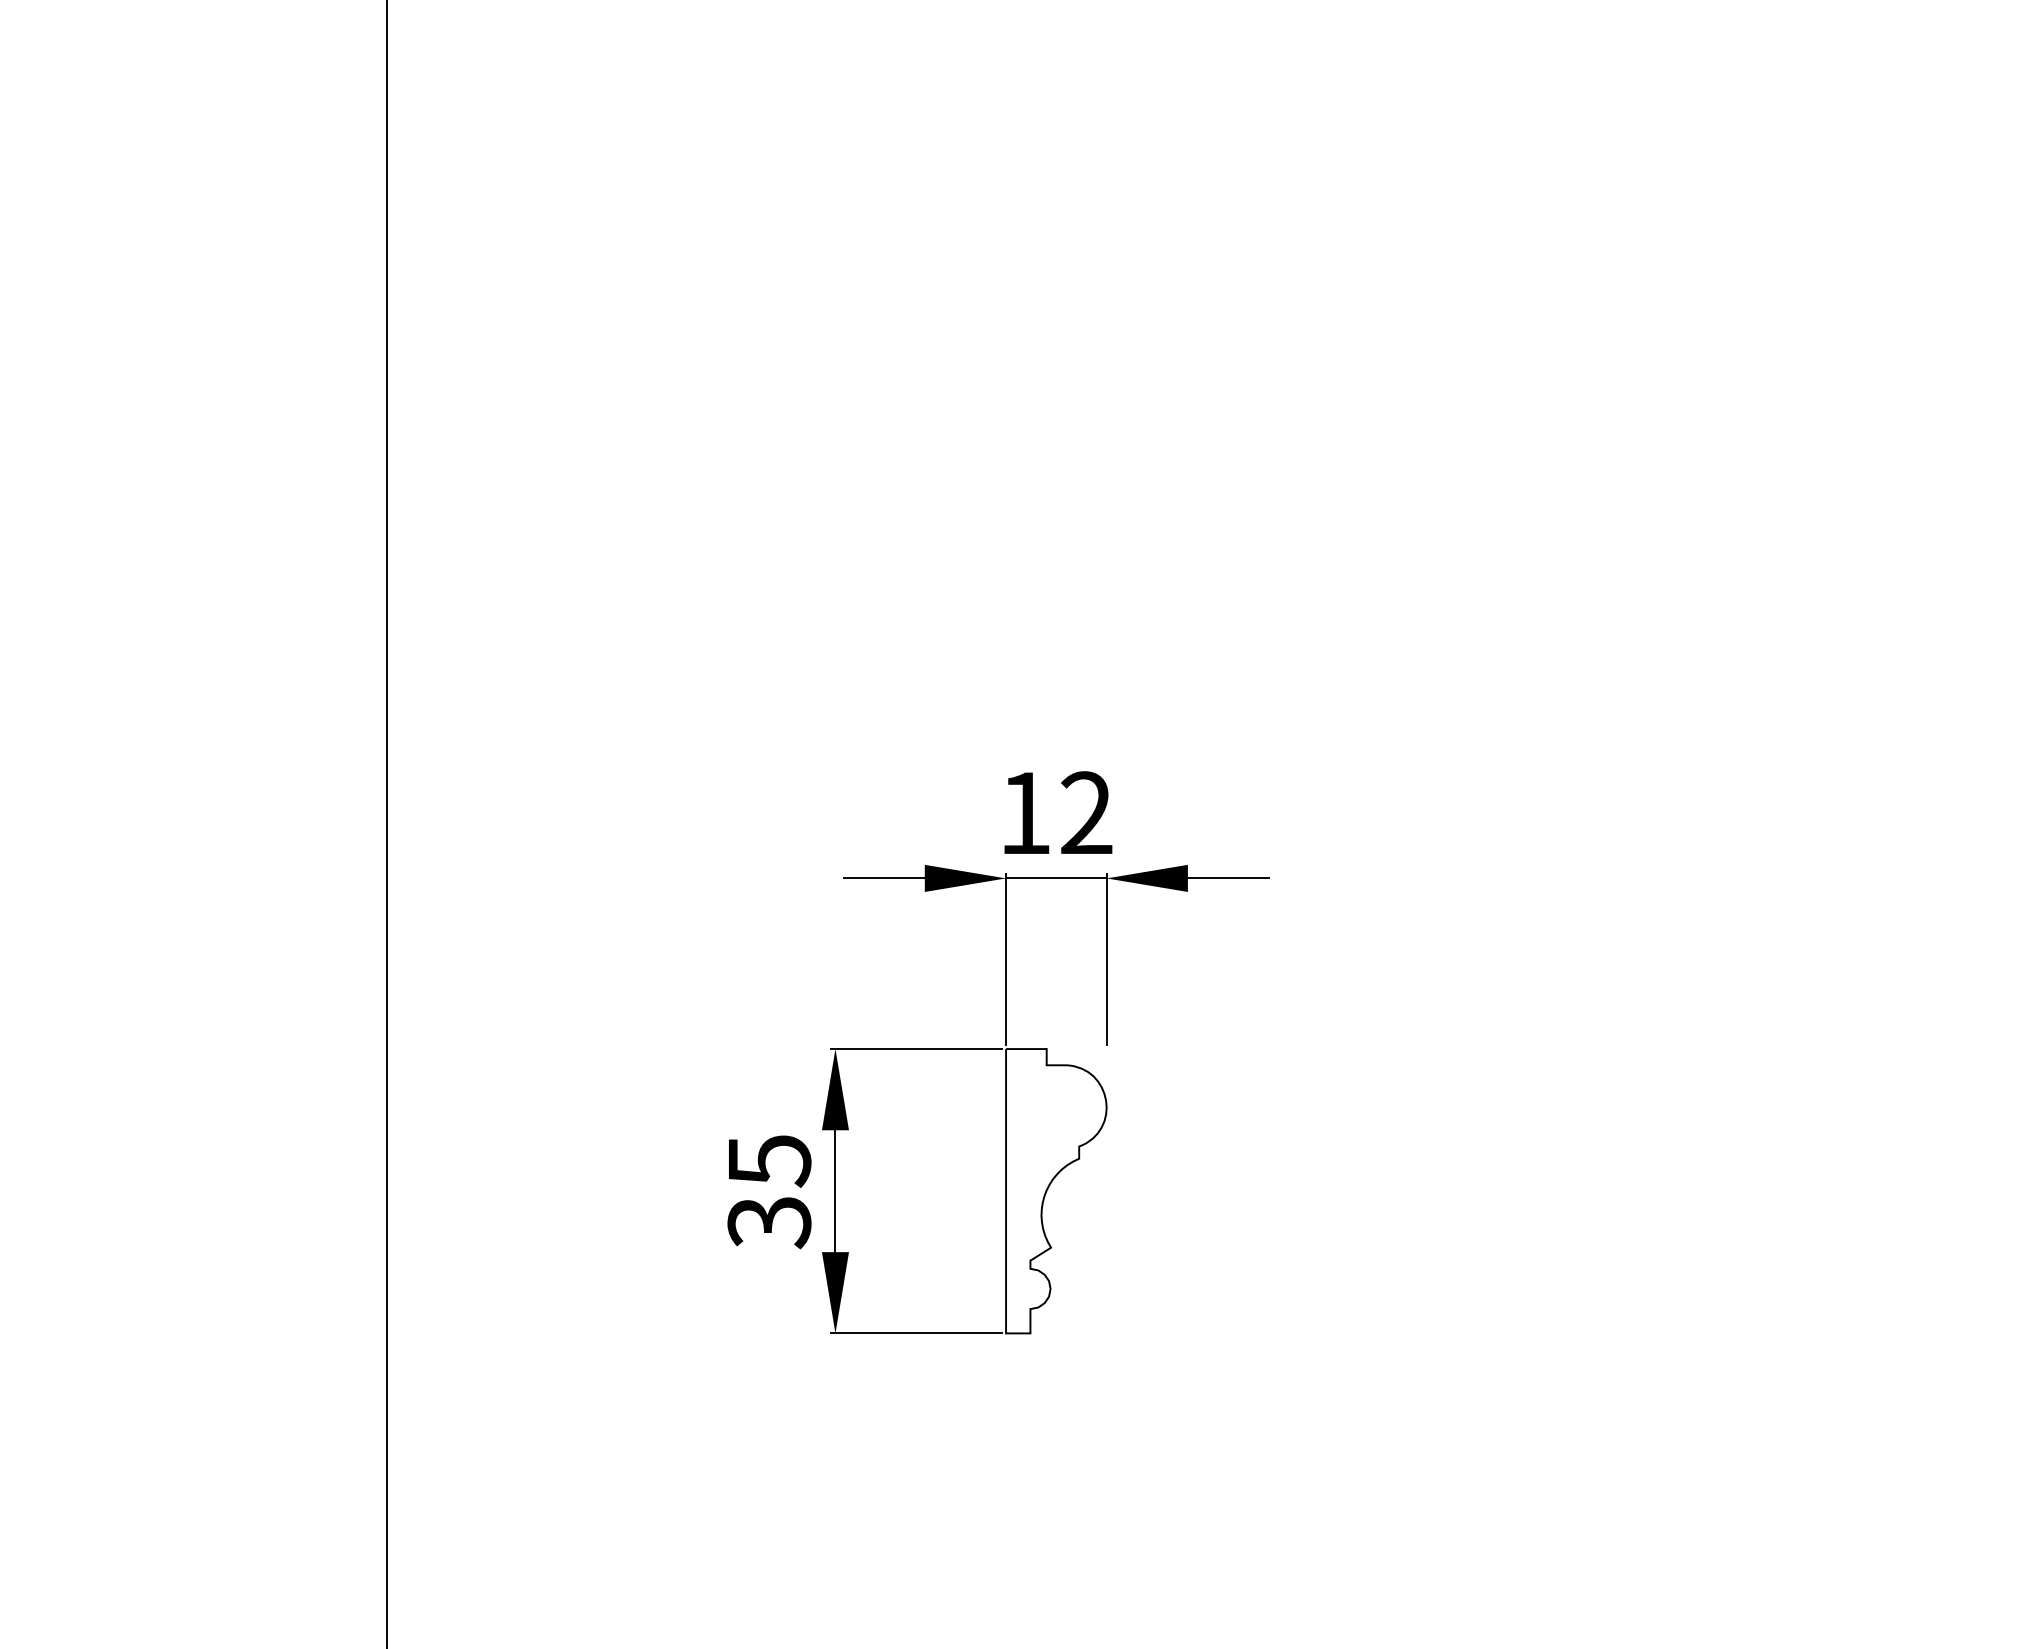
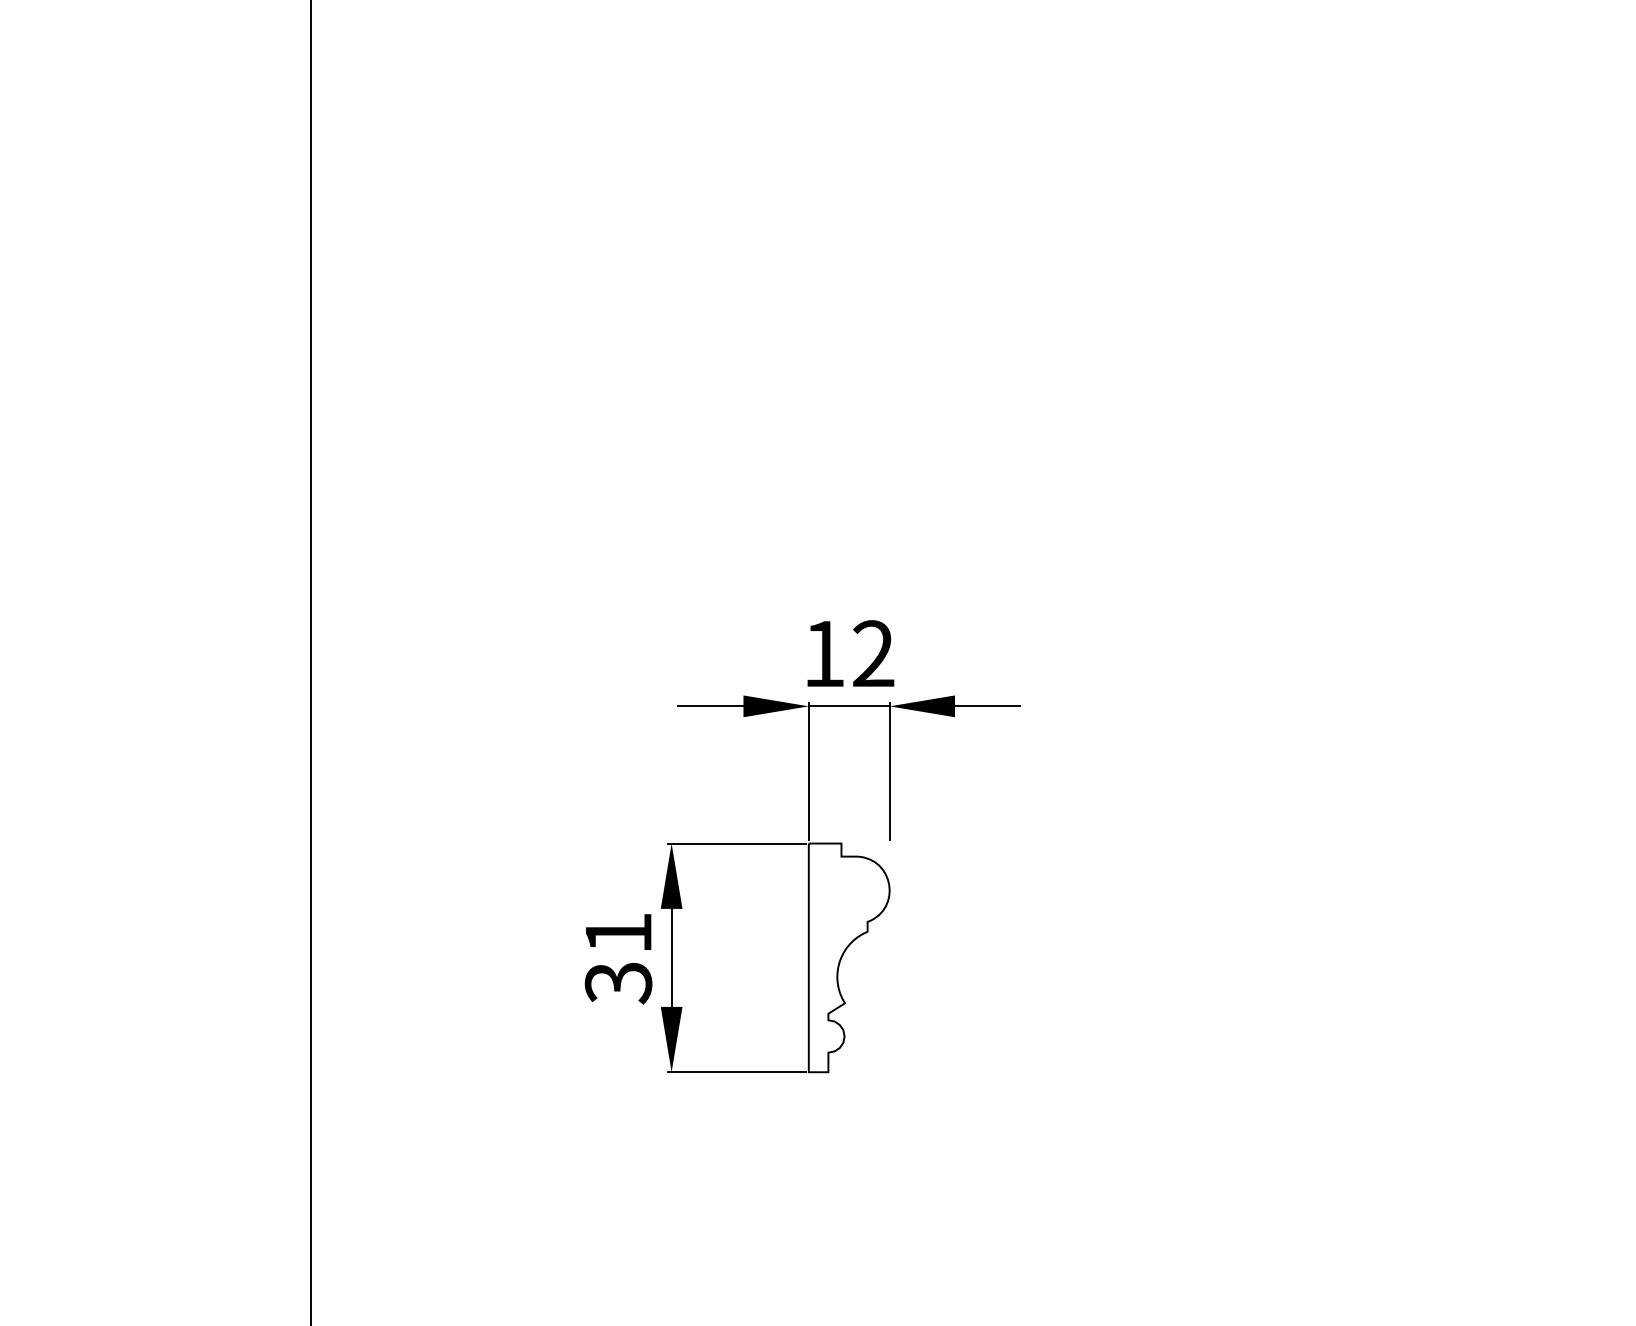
text: (770, 1162) -> (619, 934), 35 -> 31

